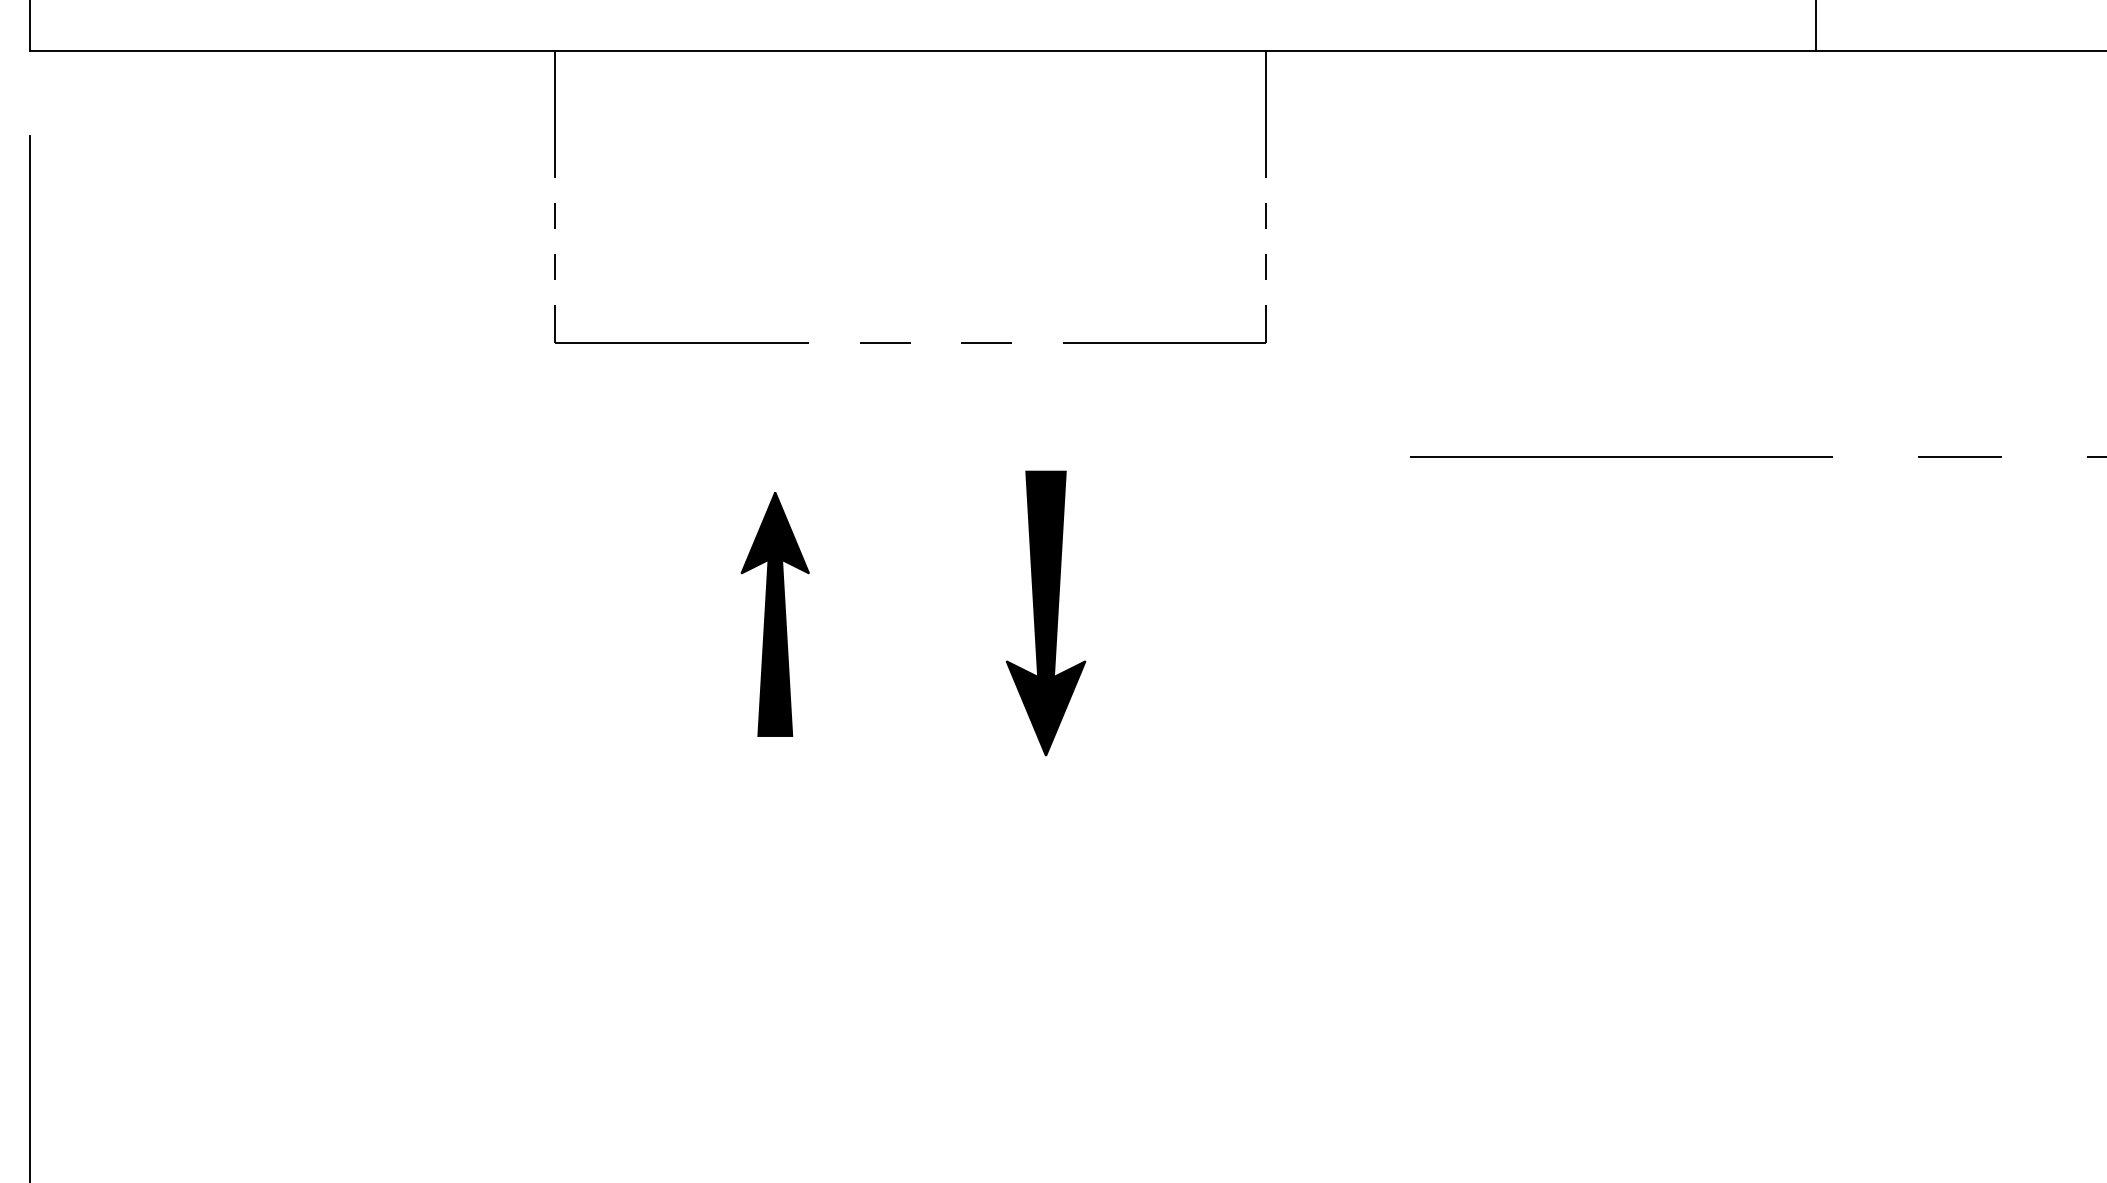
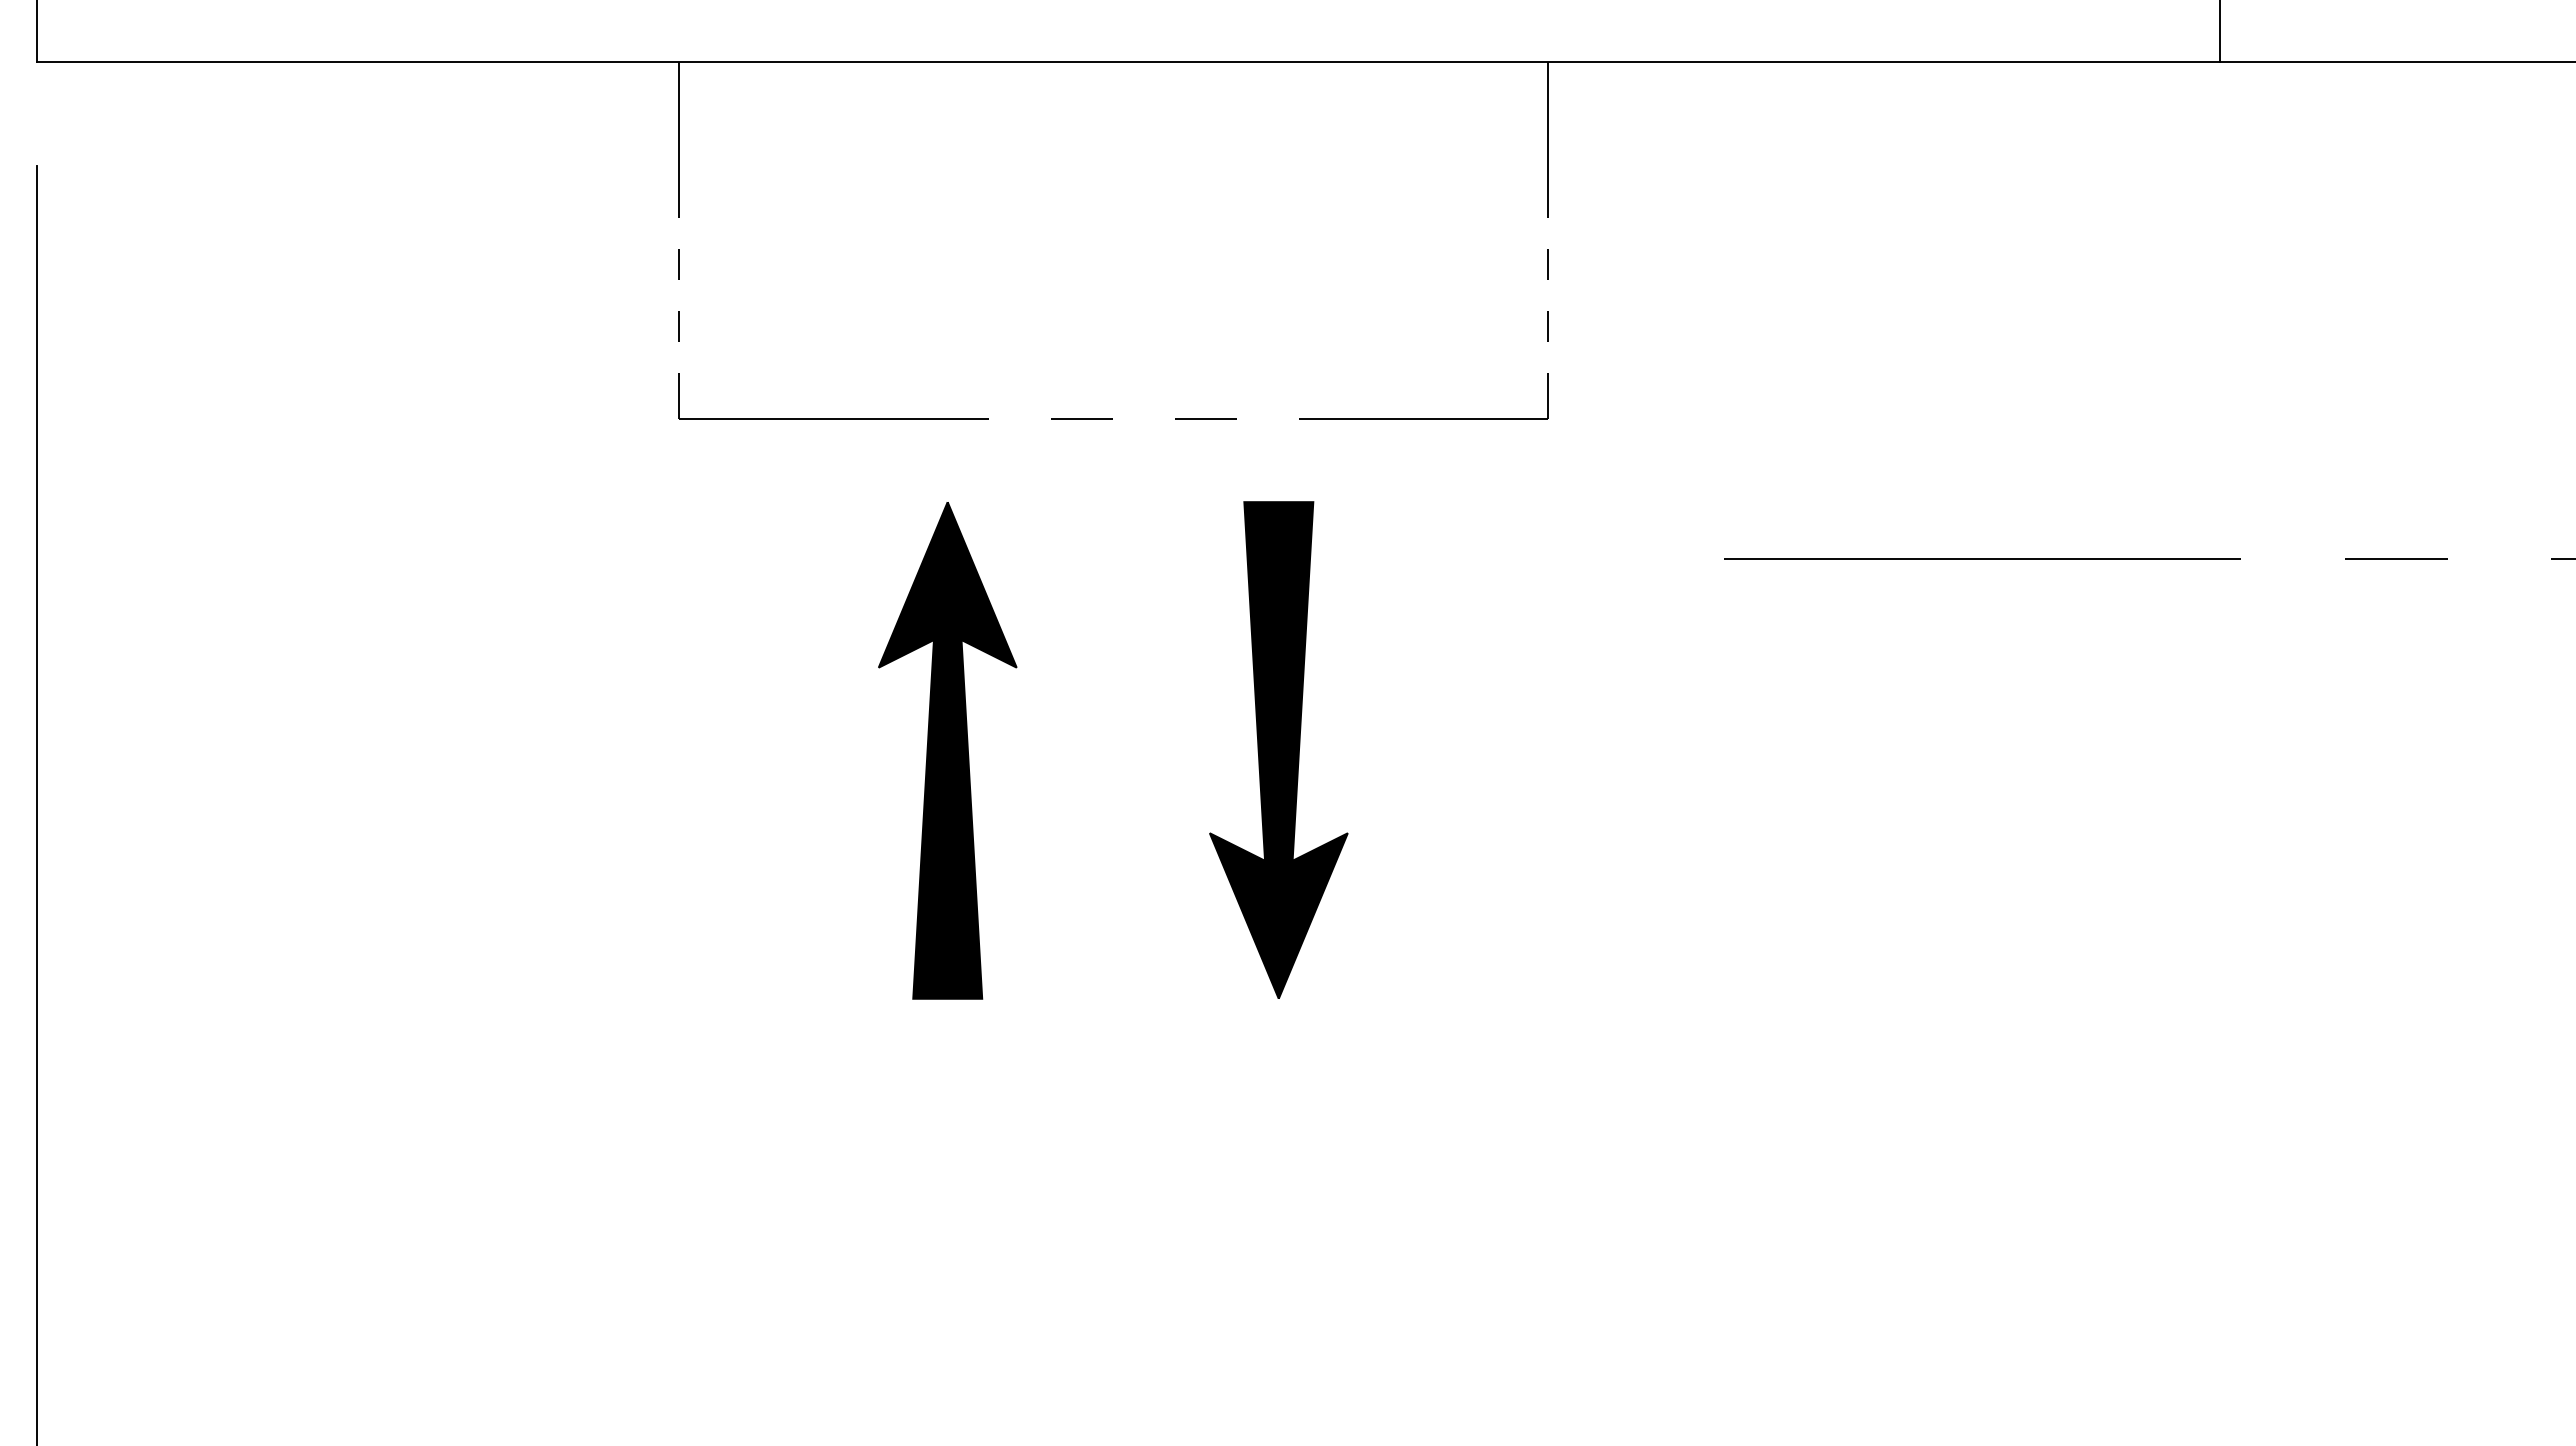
part: (775, 613) -> (947, 750), size x1.67
part: (1045, 613) -> (1278, 749), size x1.43

